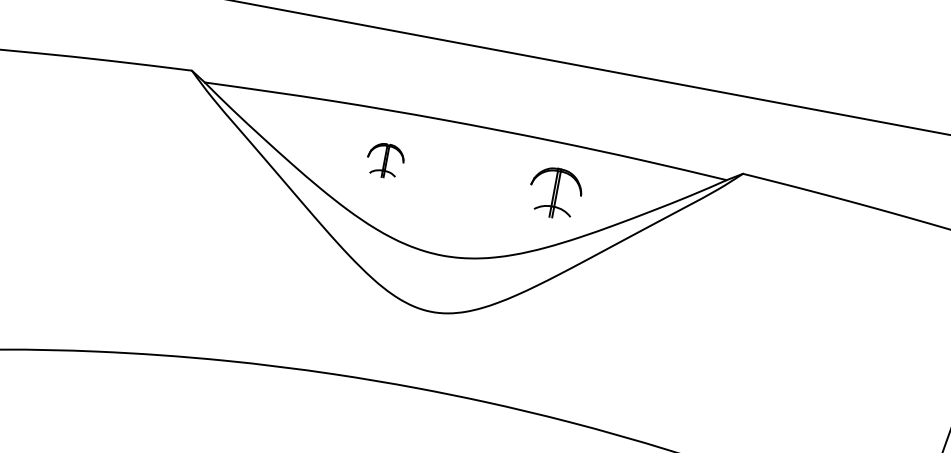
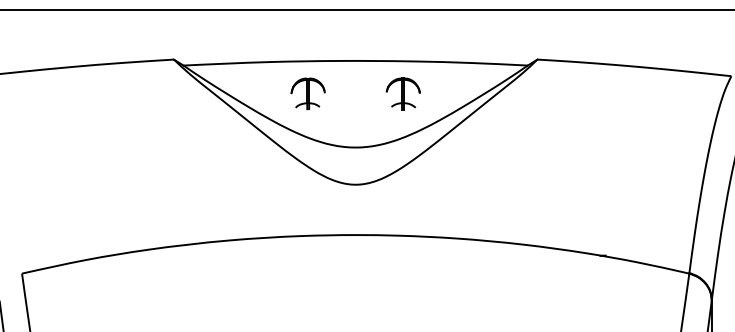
part: (384, 159) -> (307, 93), size x1.43
part: (554, 191) -> (402, 93), moved

